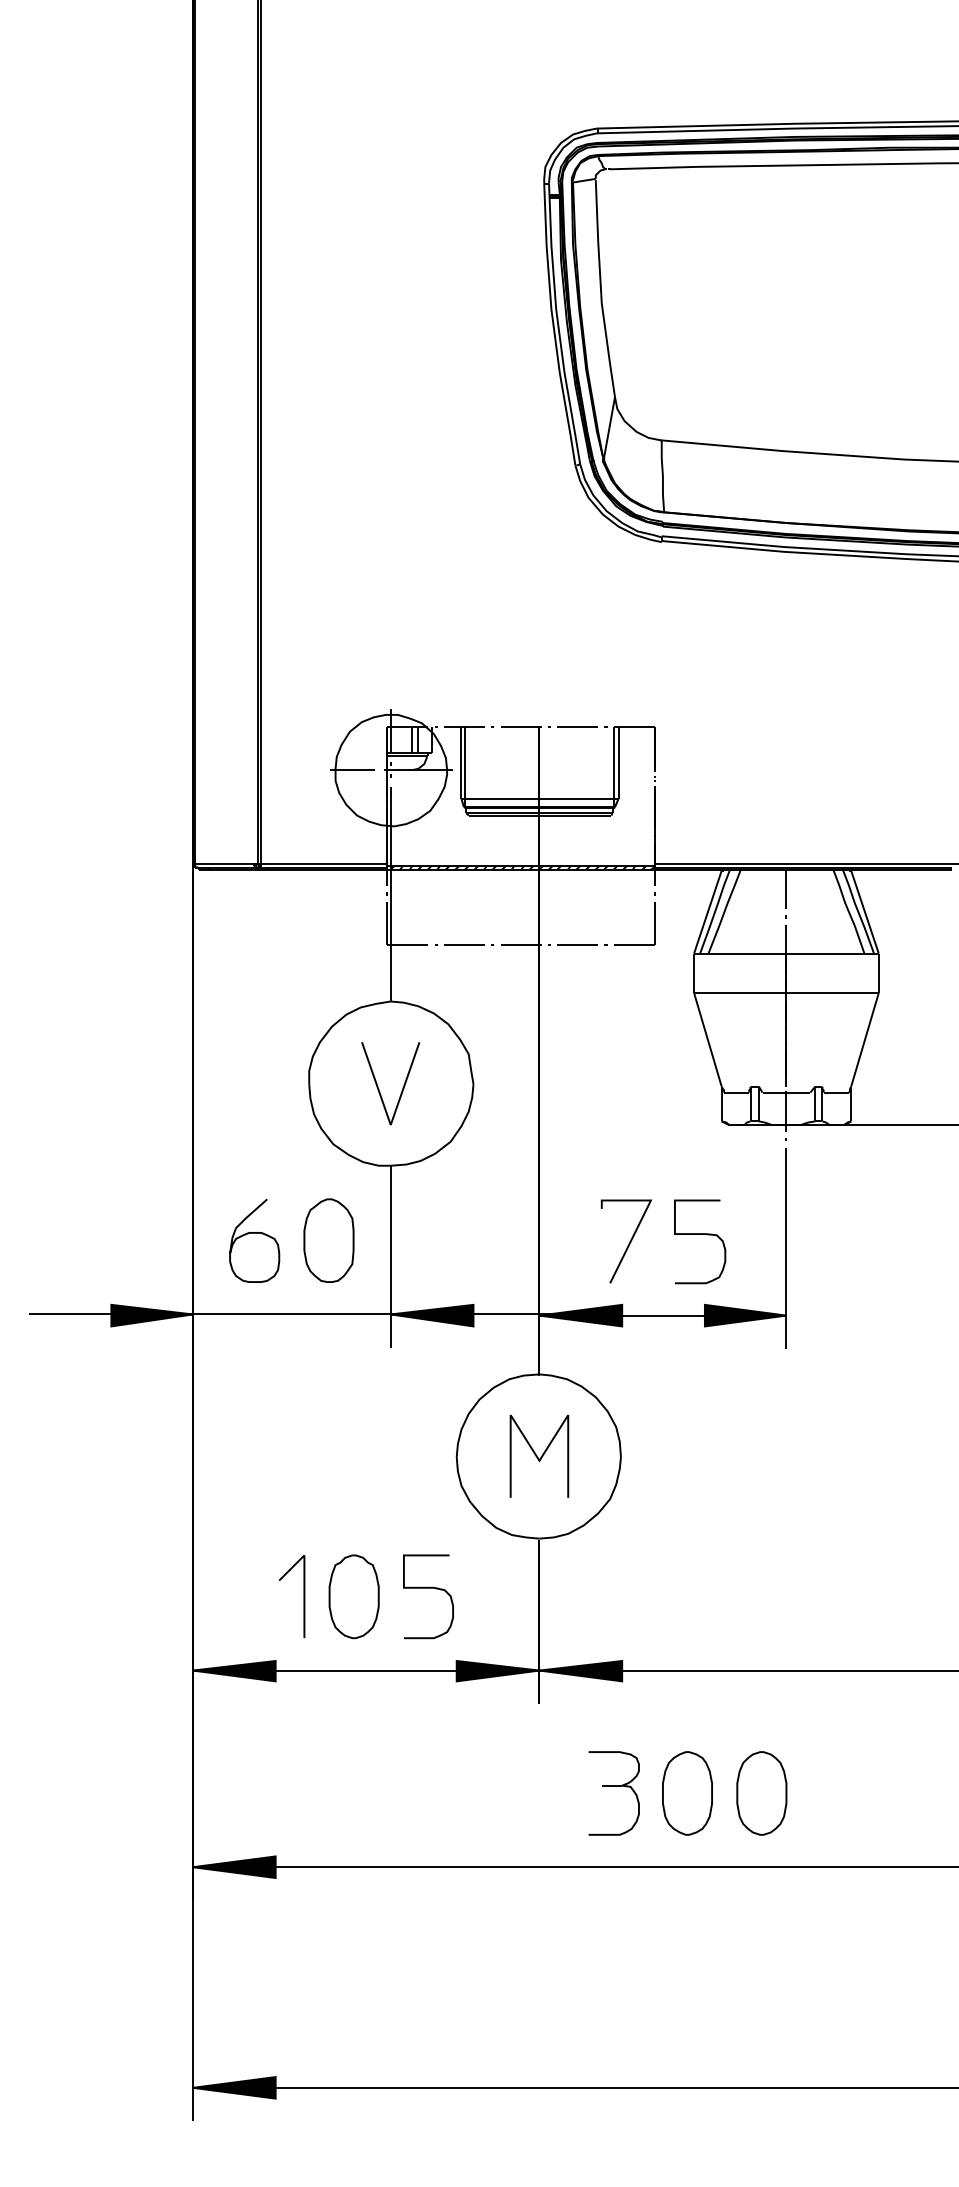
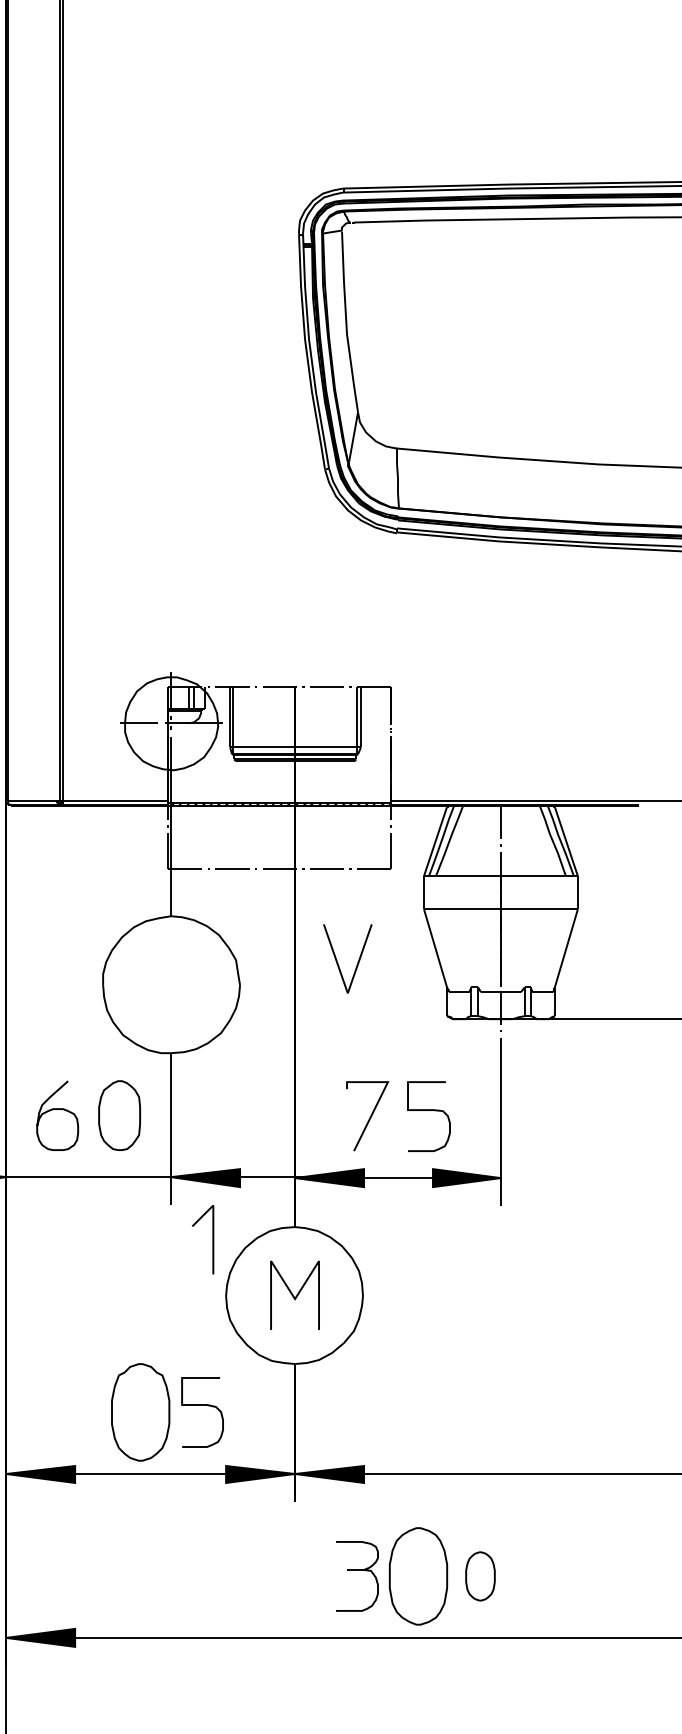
line: (378, 1086) -> (337, 961), moved
line: (303, 1596) -> (212, 1239), moved
part: (353, 1596) -> (140, 1412), size x1.4
part: (687, 1793) -> (418, 1576), size x1.4
part: (761, 1793) -> (480, 1576), size x0.7

